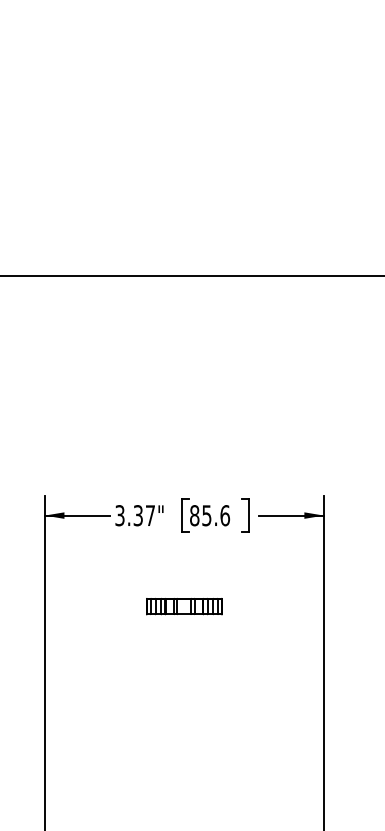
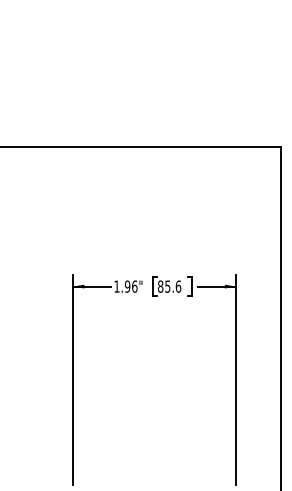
text: (134, 515) -> (125, 286), 3.37" -> 1.96"
part: (184, 605) -> (154, 339), removed

